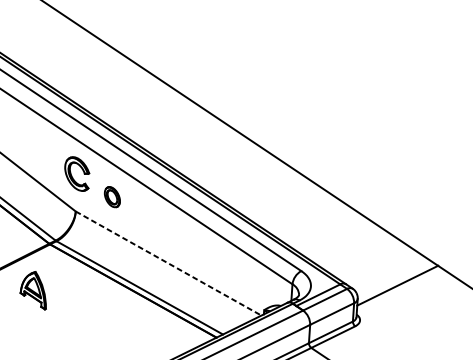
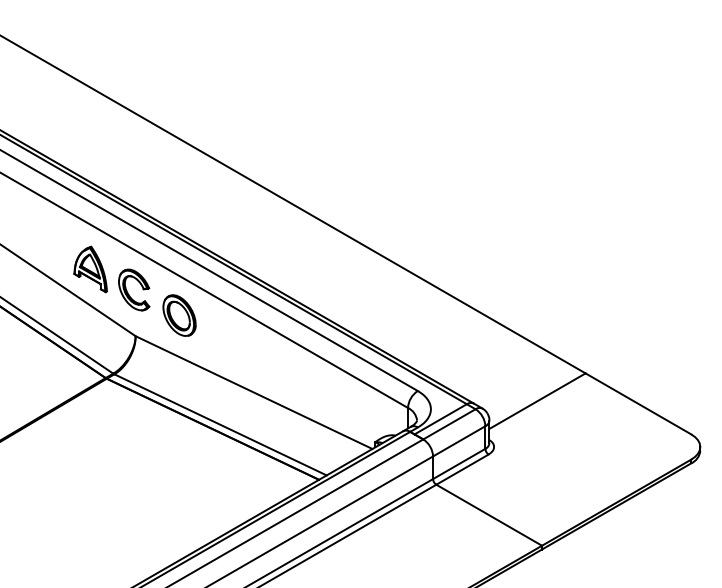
part: (112, 197) -> (179, 315), size x1.67
line: (168, 263) -> (254, 392), dashed -> solid
part: (33, 290) -> (90, 269), moved

